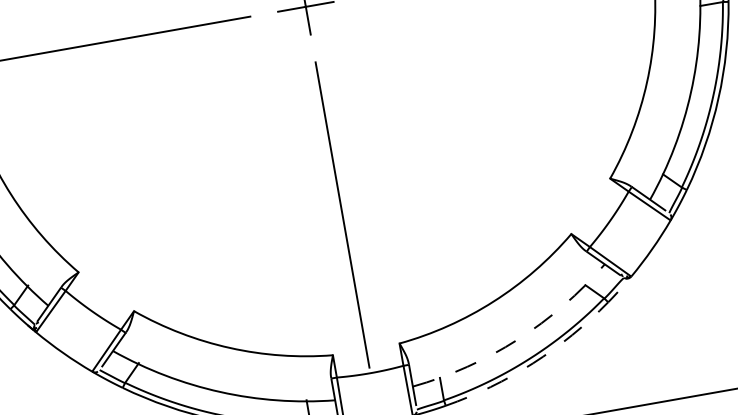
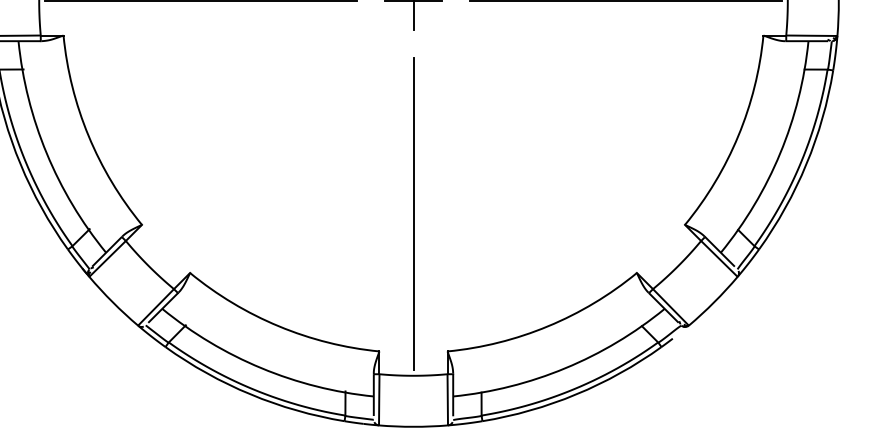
arc: (517, 339) -> (565, 368), dashed -> solid
arc: (533, 363) -> (576, 394), dashed -> solid

